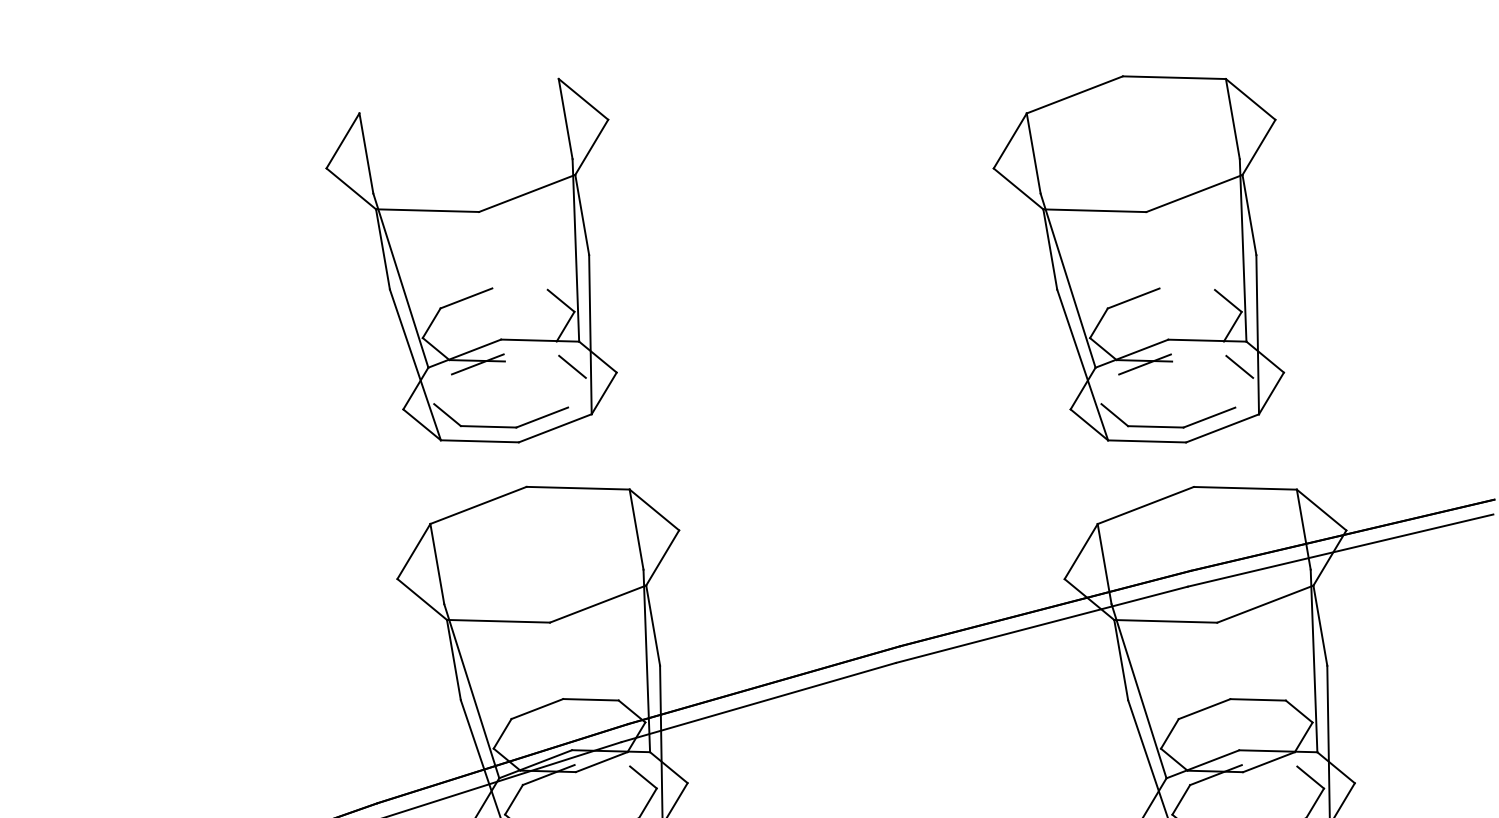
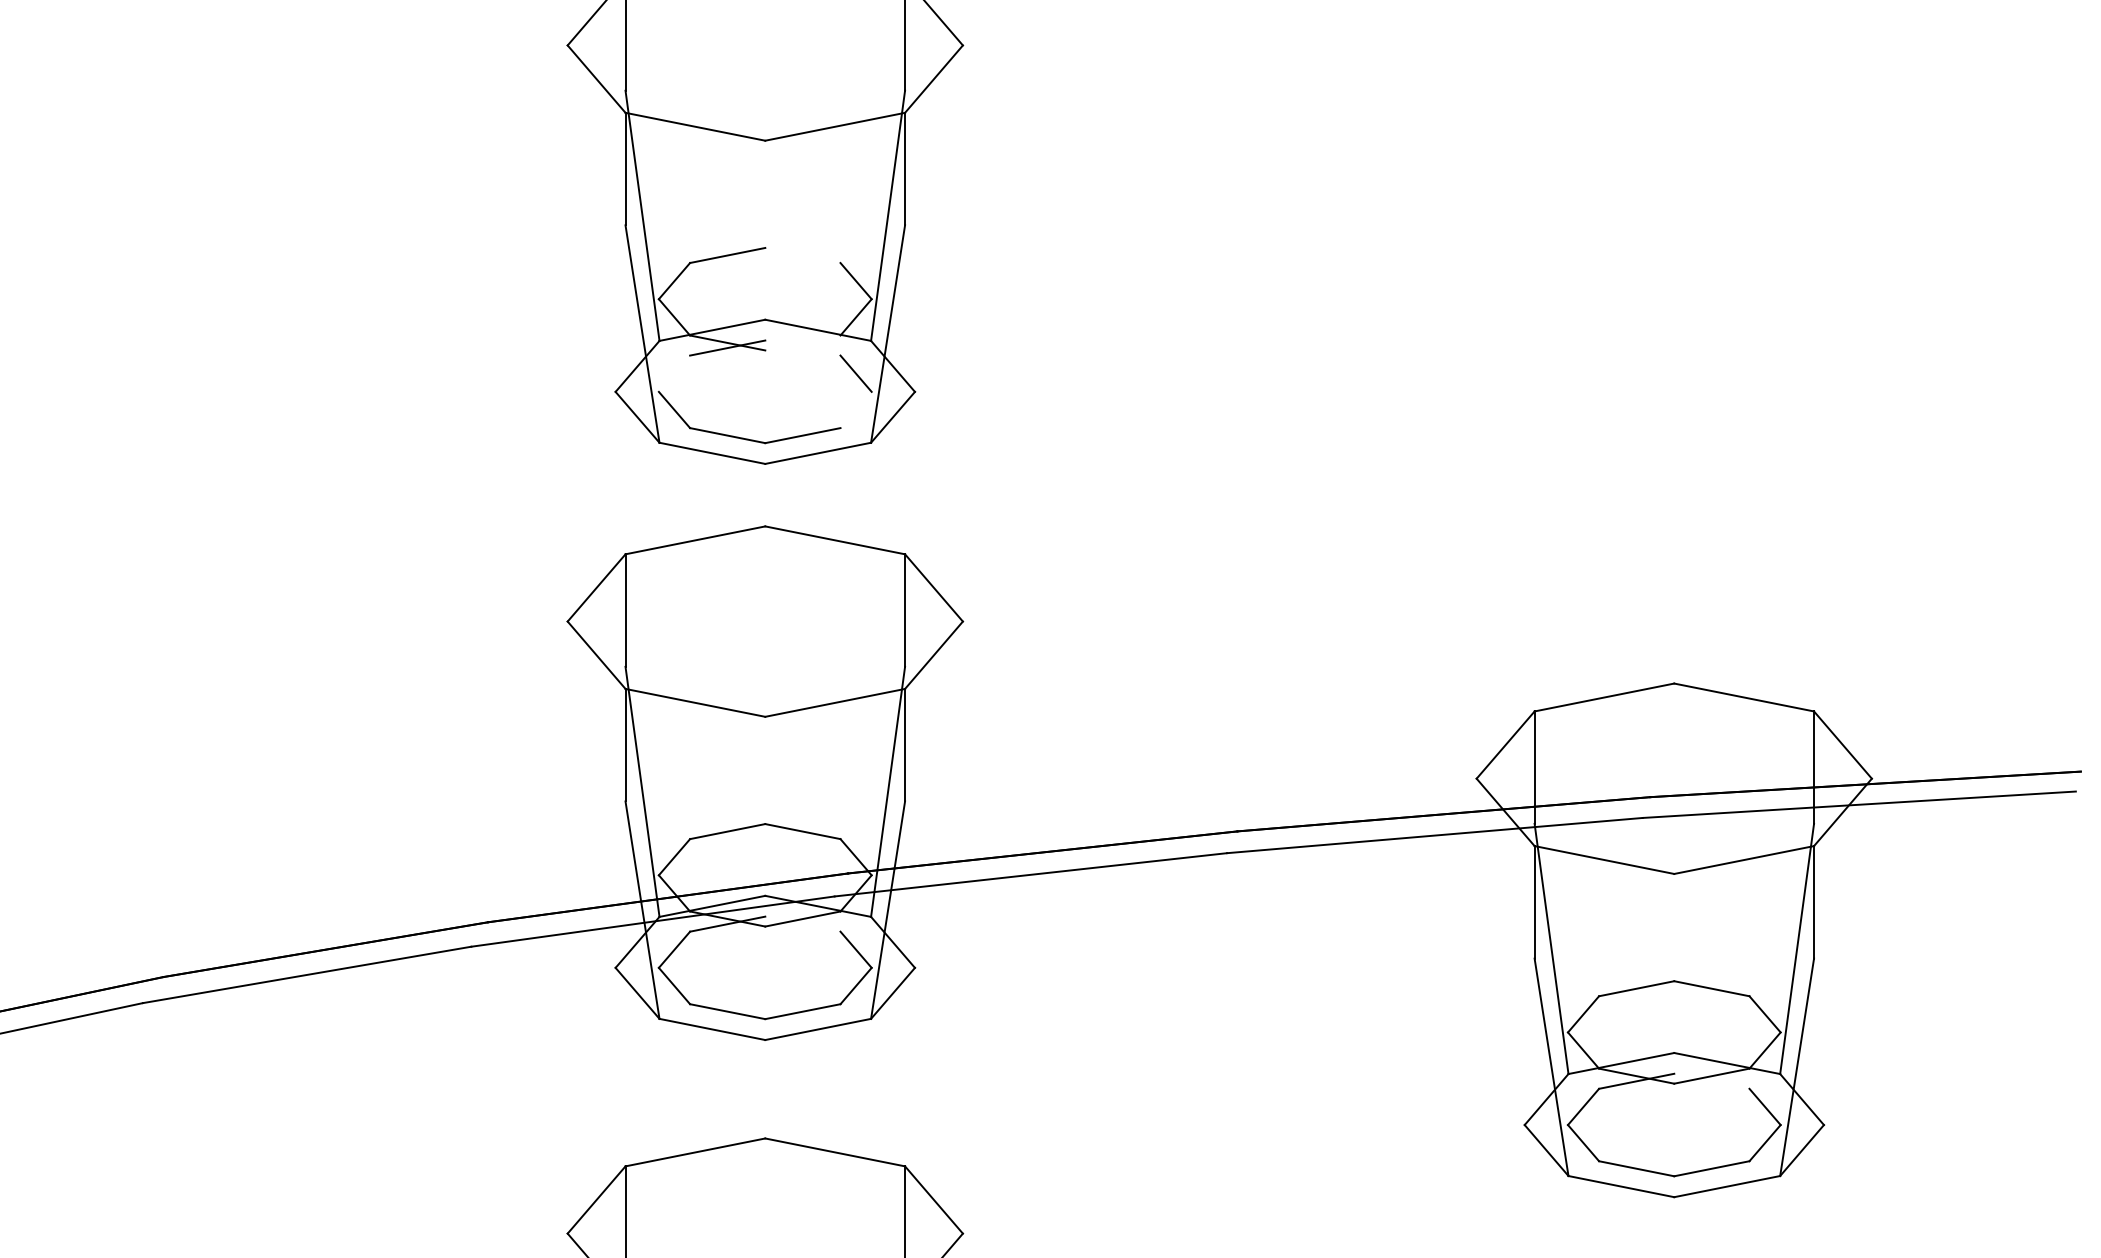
part: (1154, 259) -> (1674, 364), removed

